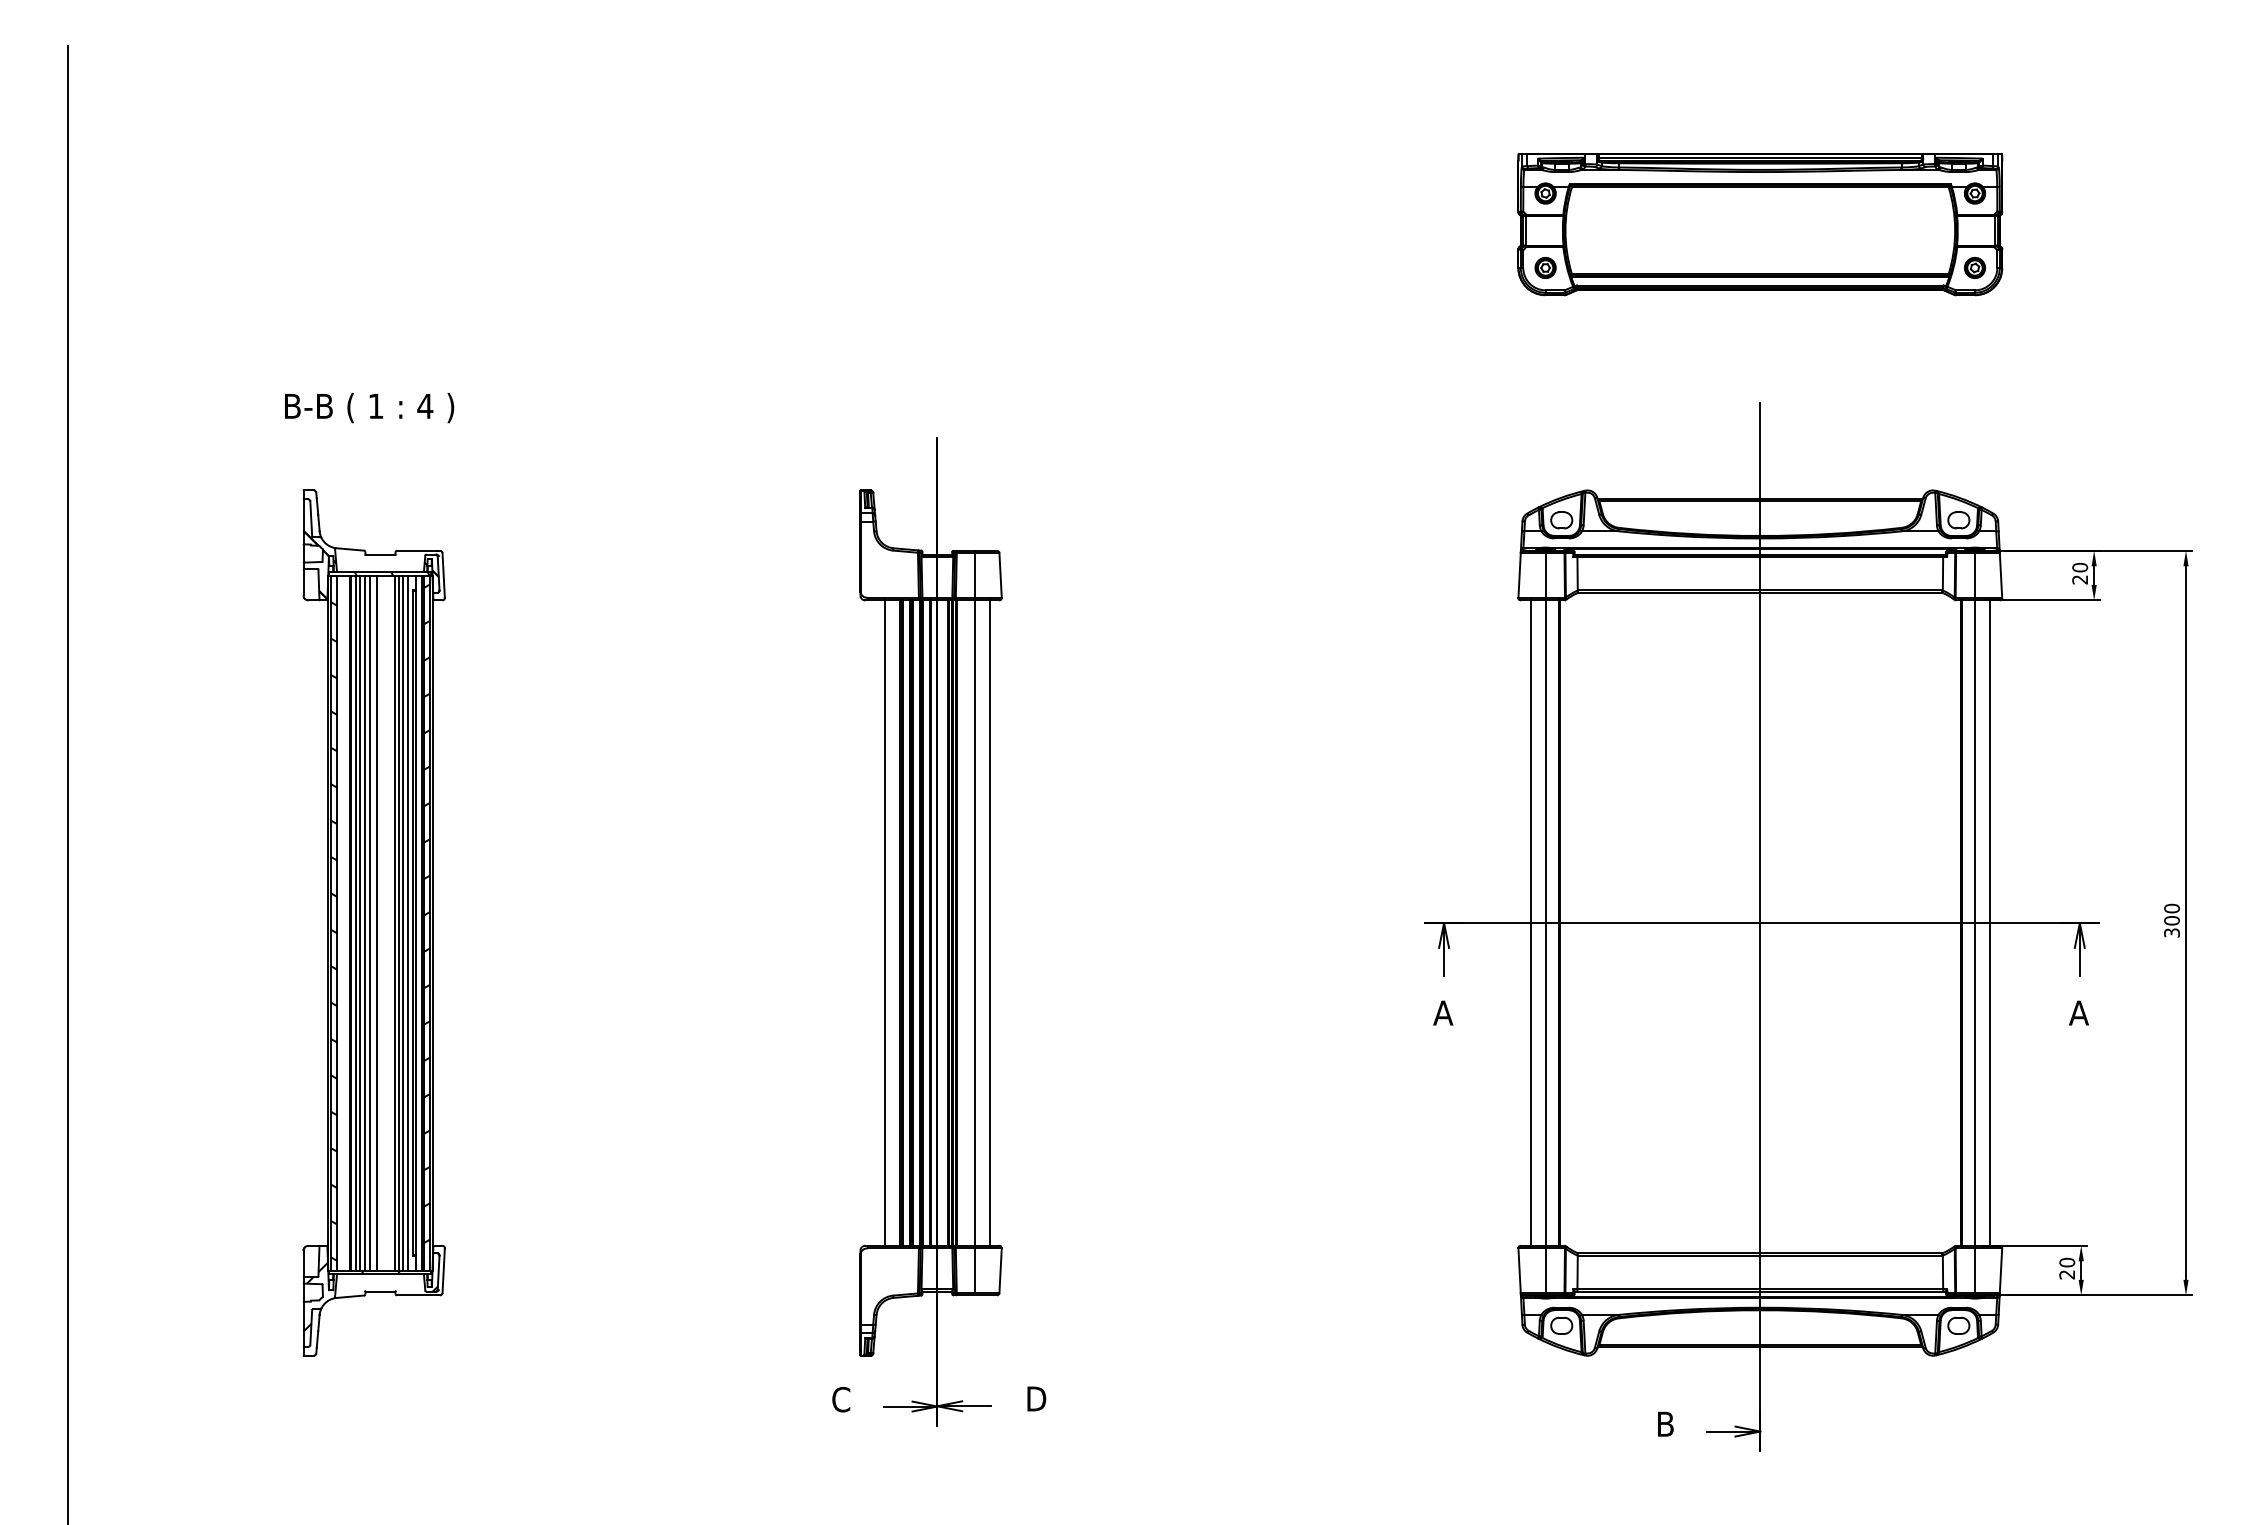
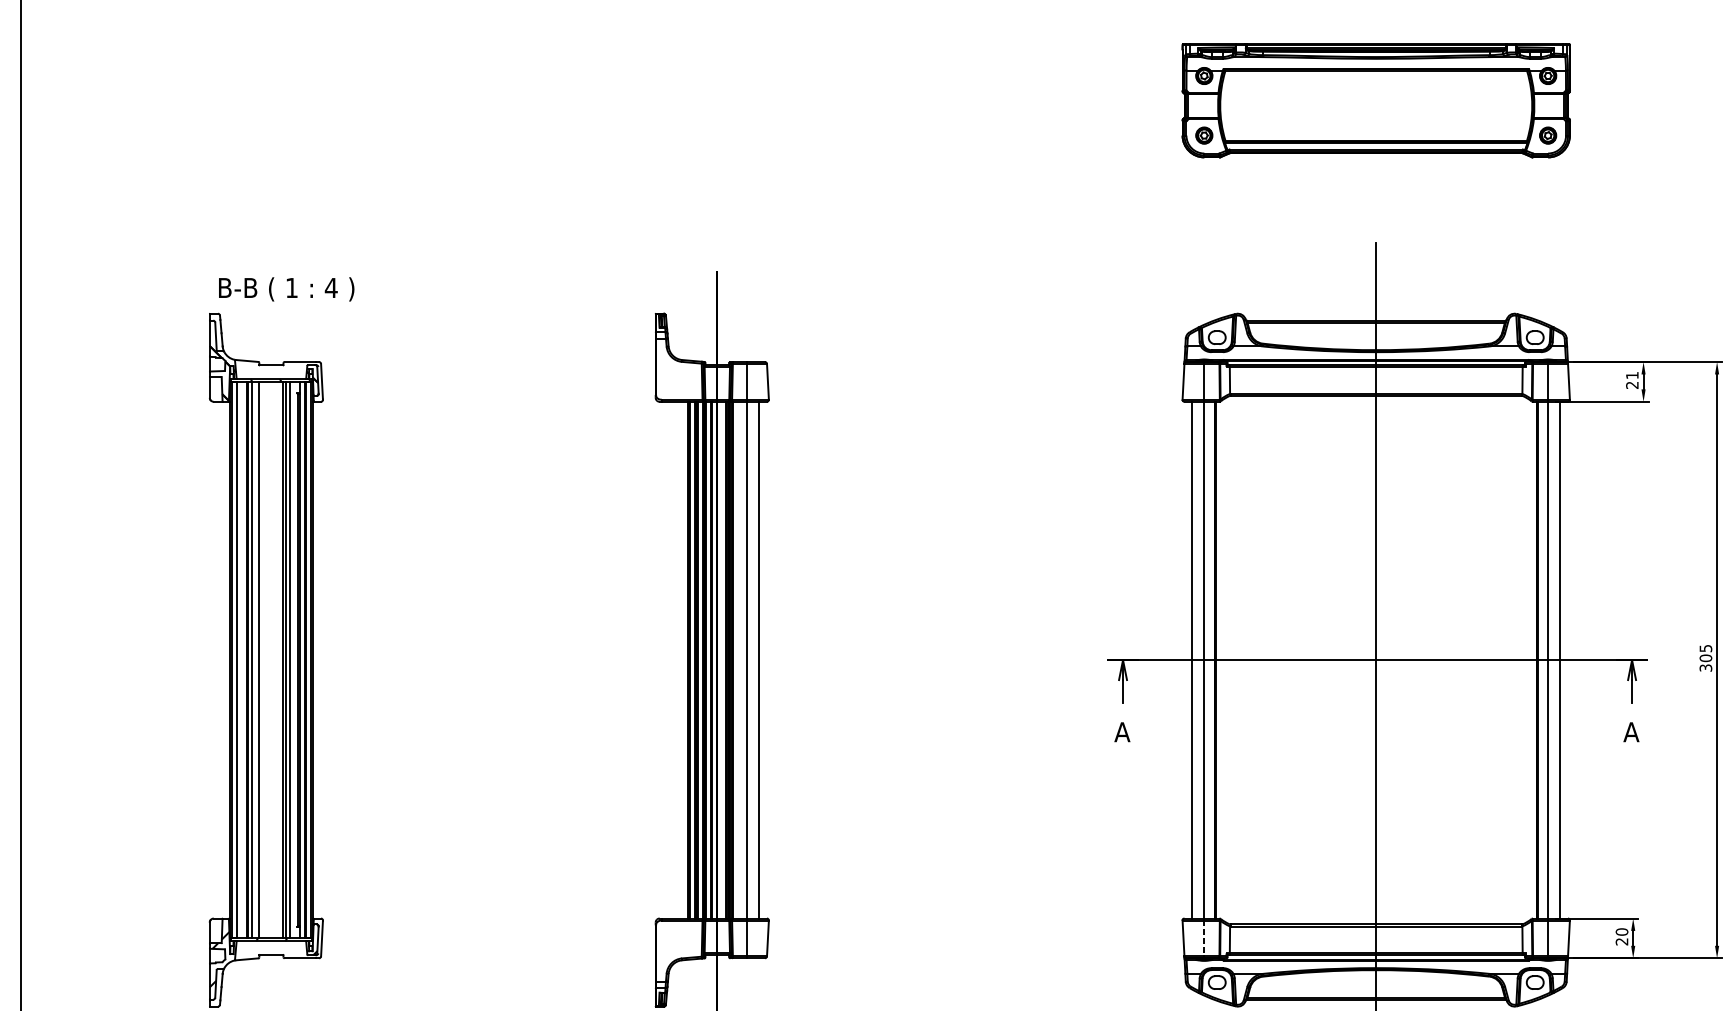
text: (369, 408) -> (286, 289), moved
text: (2080, 567) -> (1632, 375), 20 -> 21
text: (2171, 908) -> (1705, 648), 300 -> 305
hatch: (426, 913) -> (308, 652), removed
line: (360, 922) -> (255, 659), removed
line: (369, 922) -> (262, 659), removed
line: (377, 922) -> (269, 659), removed
line: (407, 922) -> (293, 659), removed
line: (885, 922) -> (675, 659), removed
hatch: (333, 931) -> (233, 666), removed
line: (1545, 1271) -> (1204, 939), solid -> dashed

